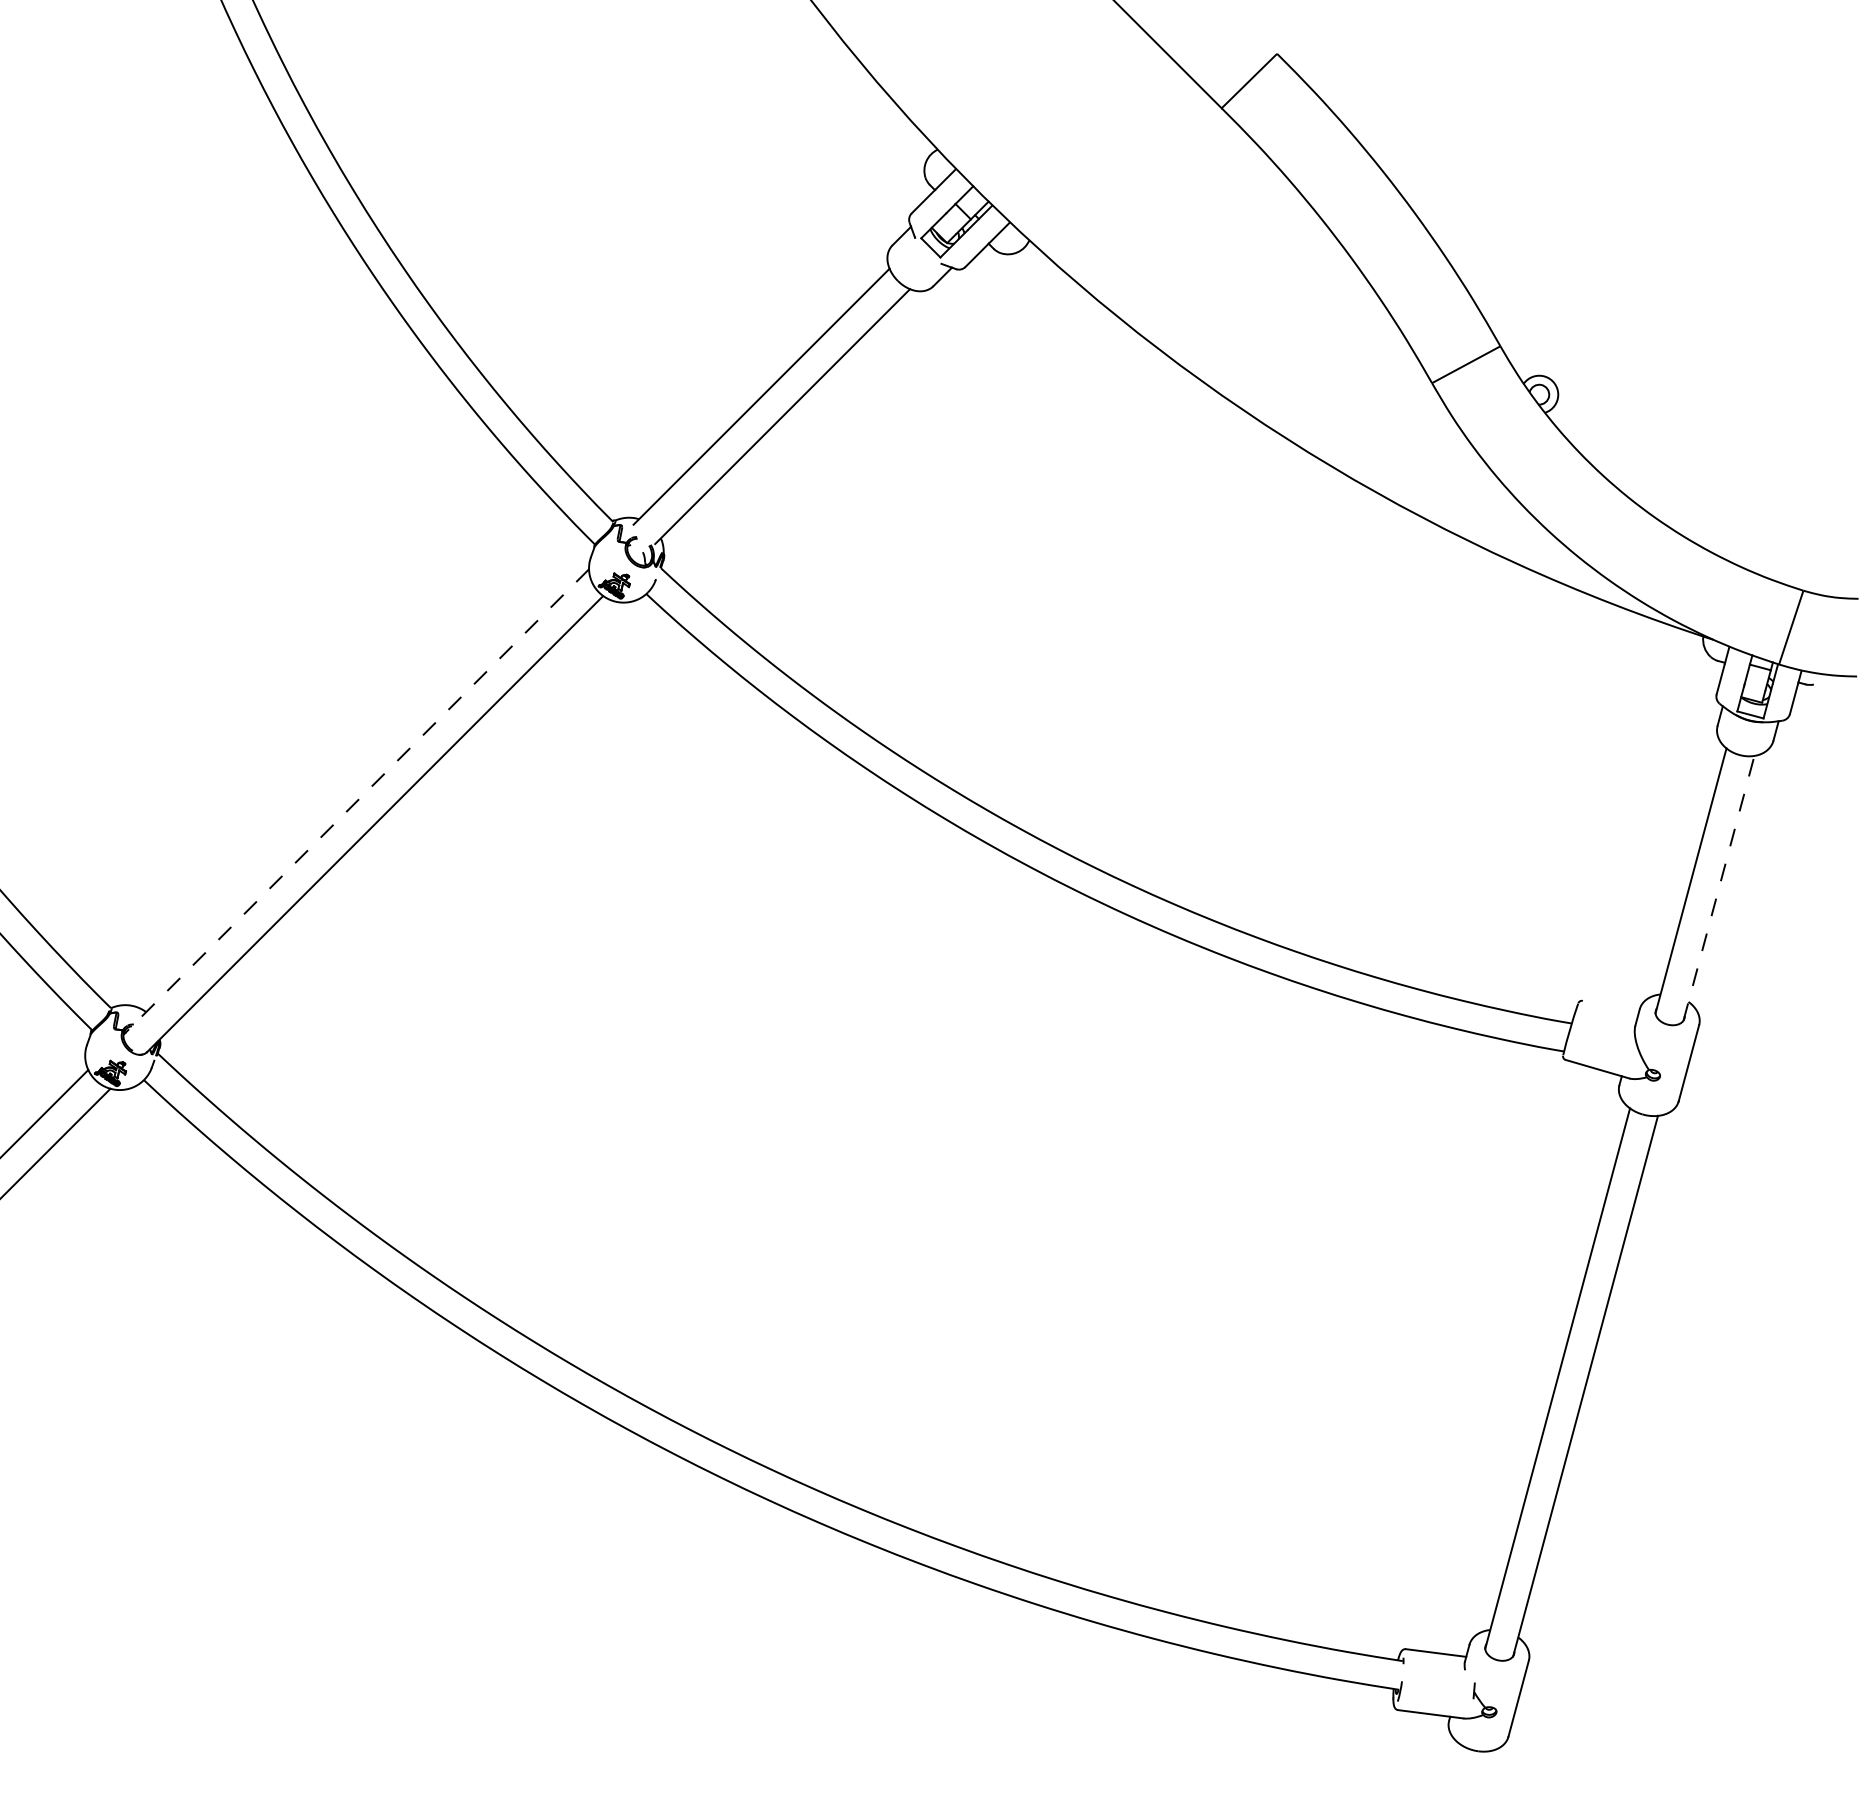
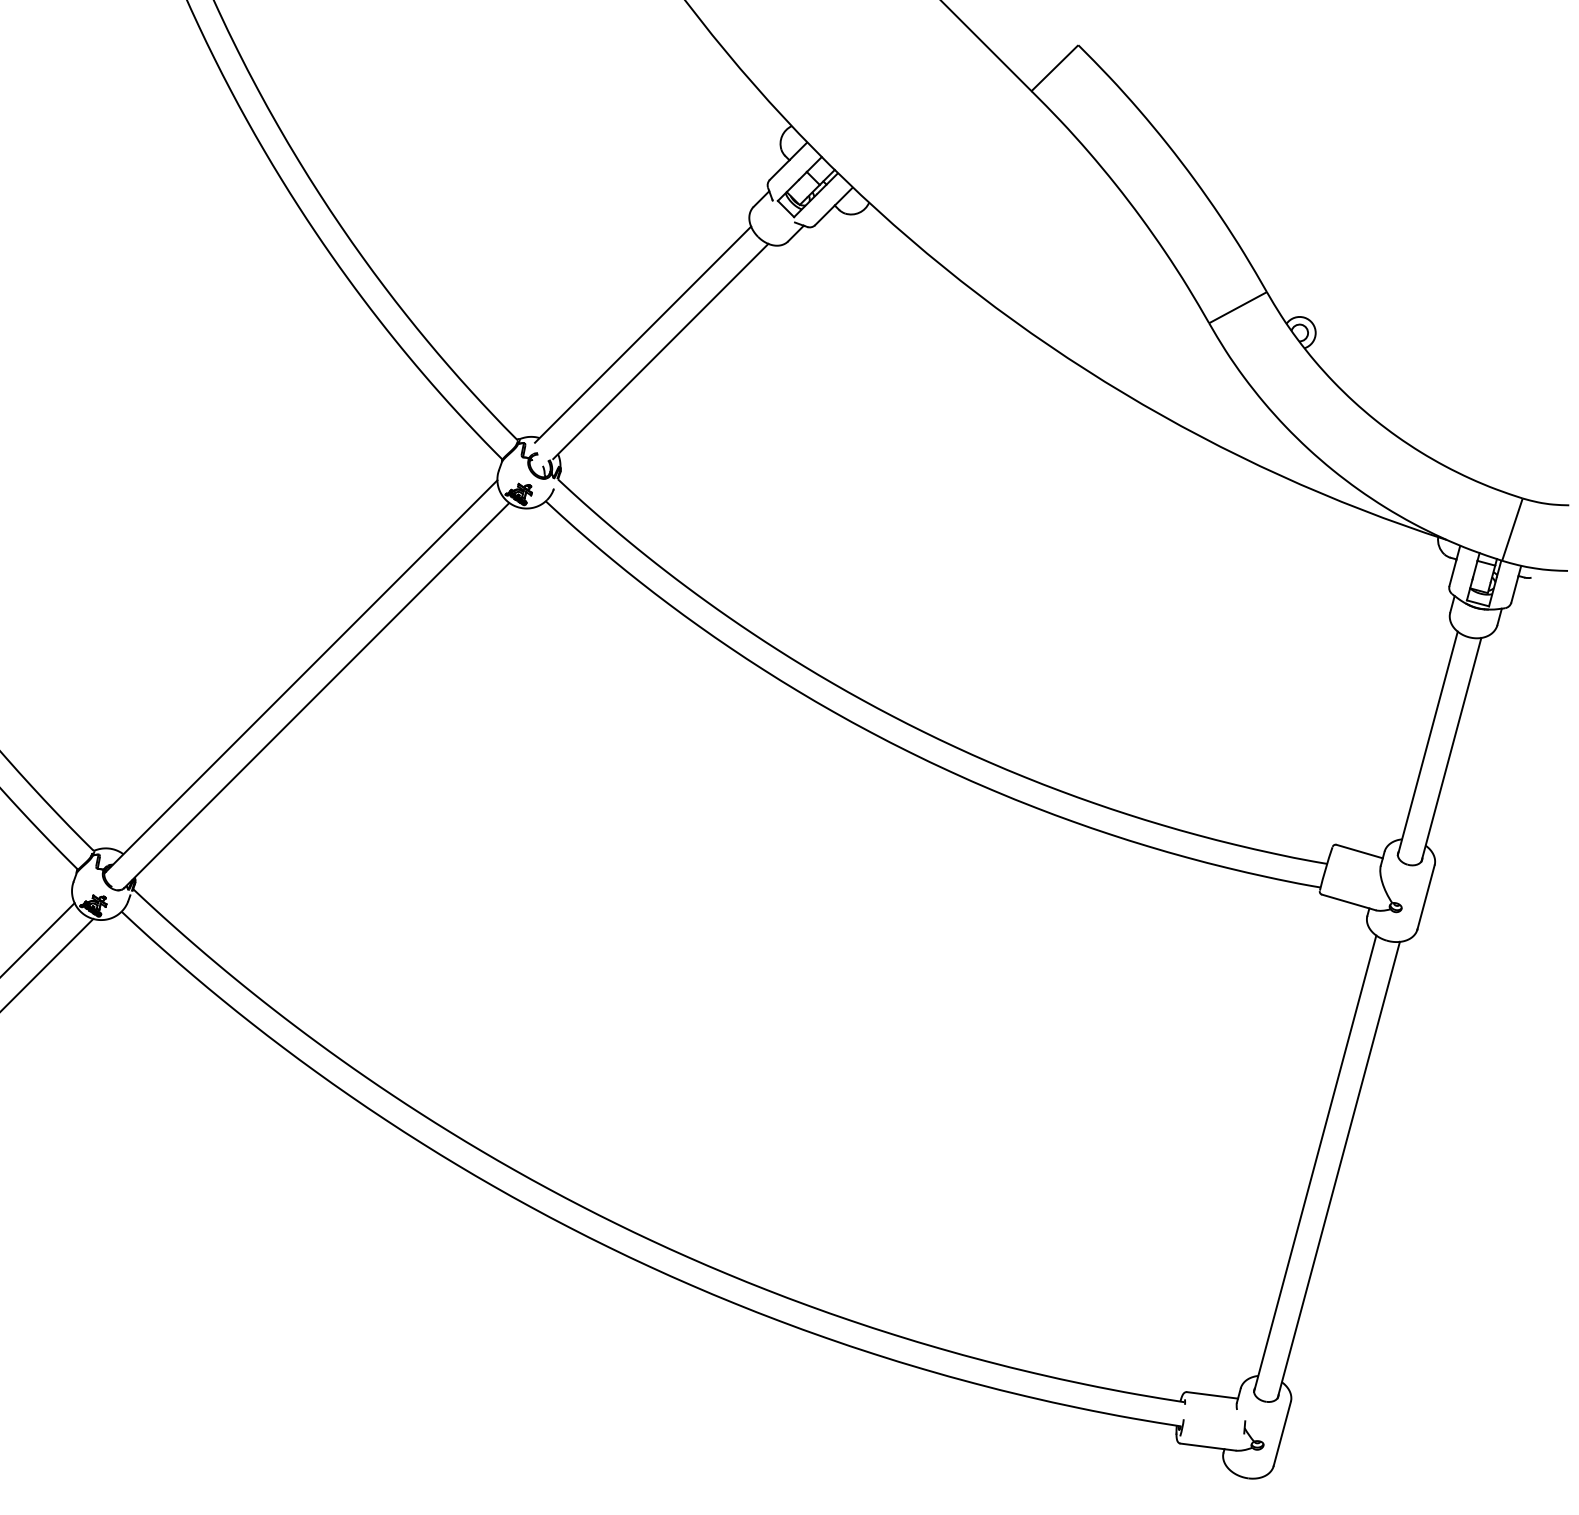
line: (355, 802) -> (300, 677), dashed -> solid
line: (1719, 887) -> (1451, 749), dashed -> solid
line: (1609, 1008) -> (1358, 851), added

